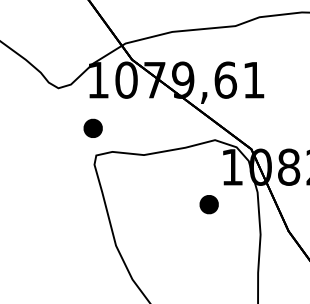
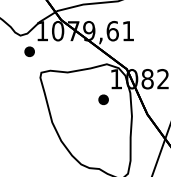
part: (92, 127) -> (29, 51), moved

